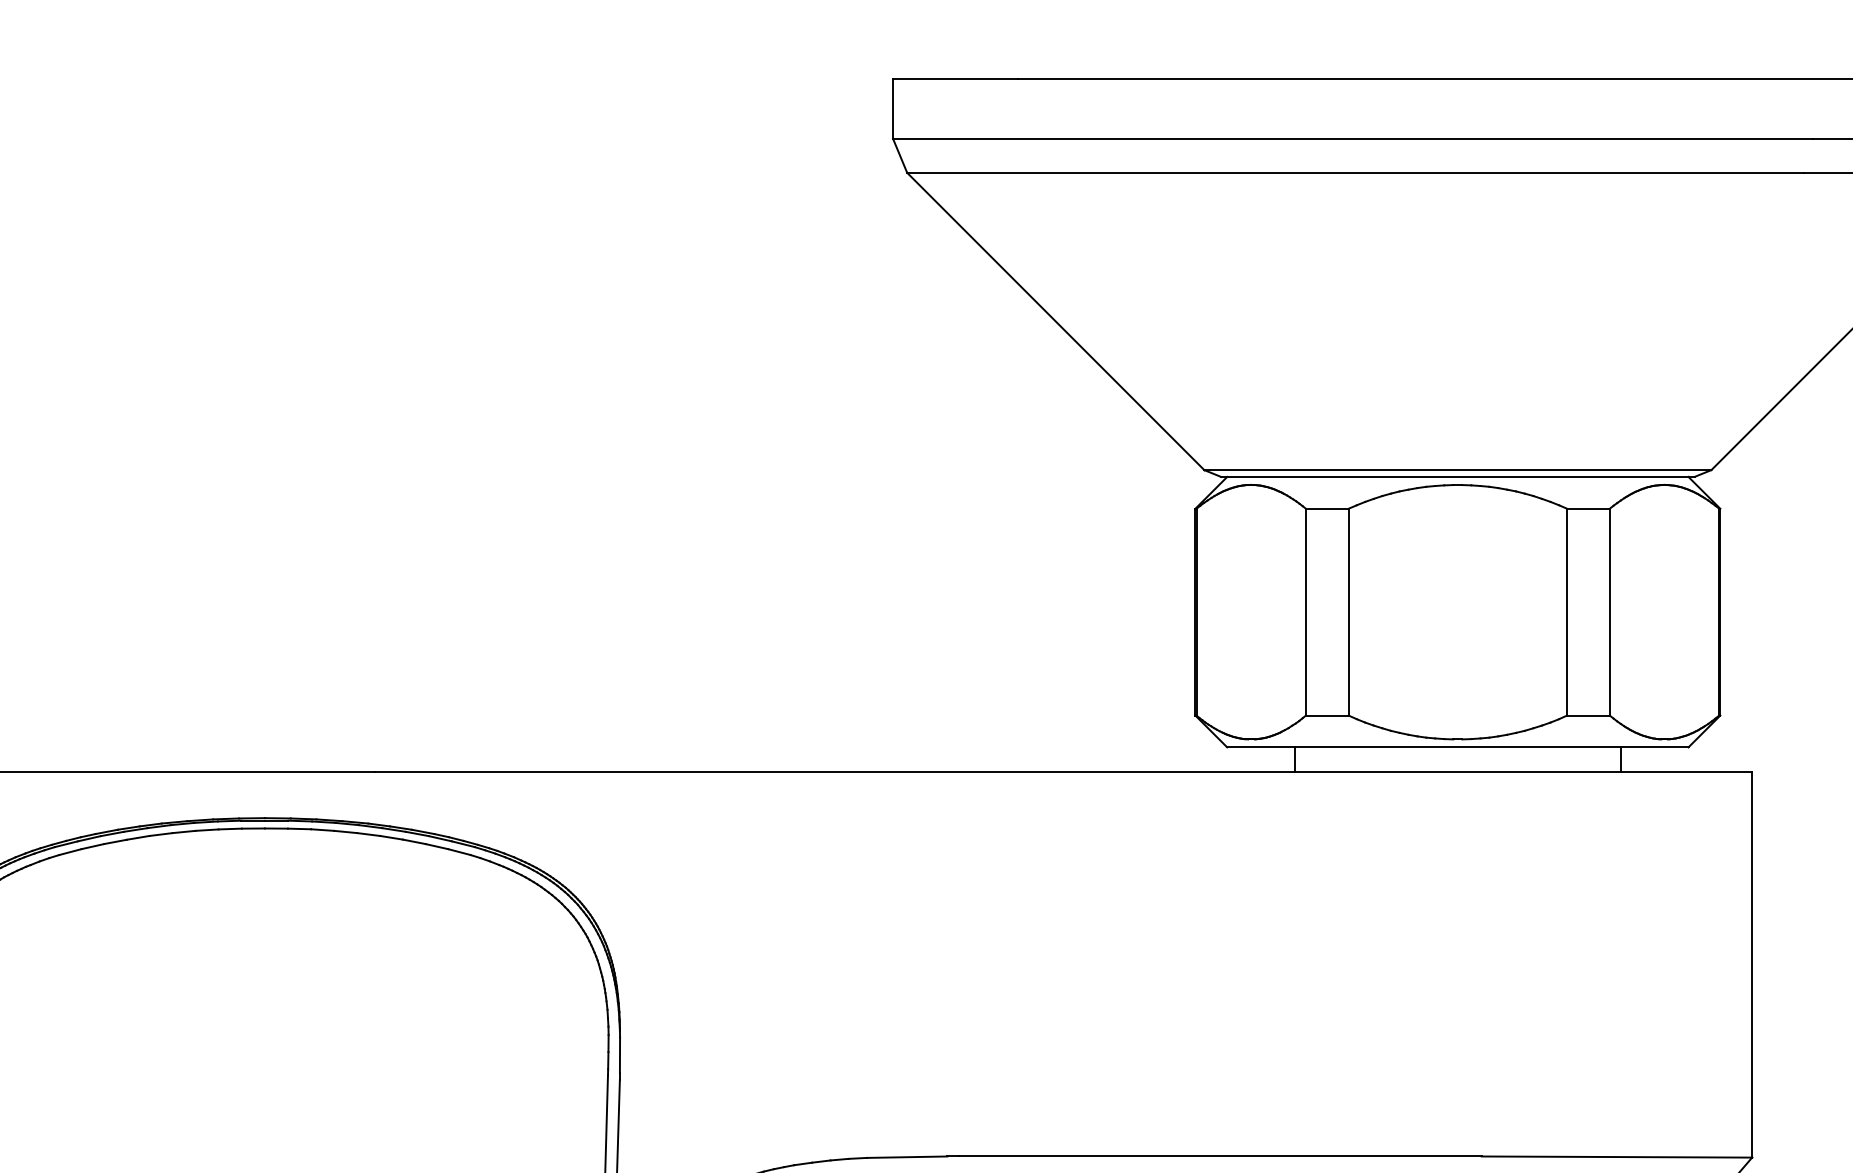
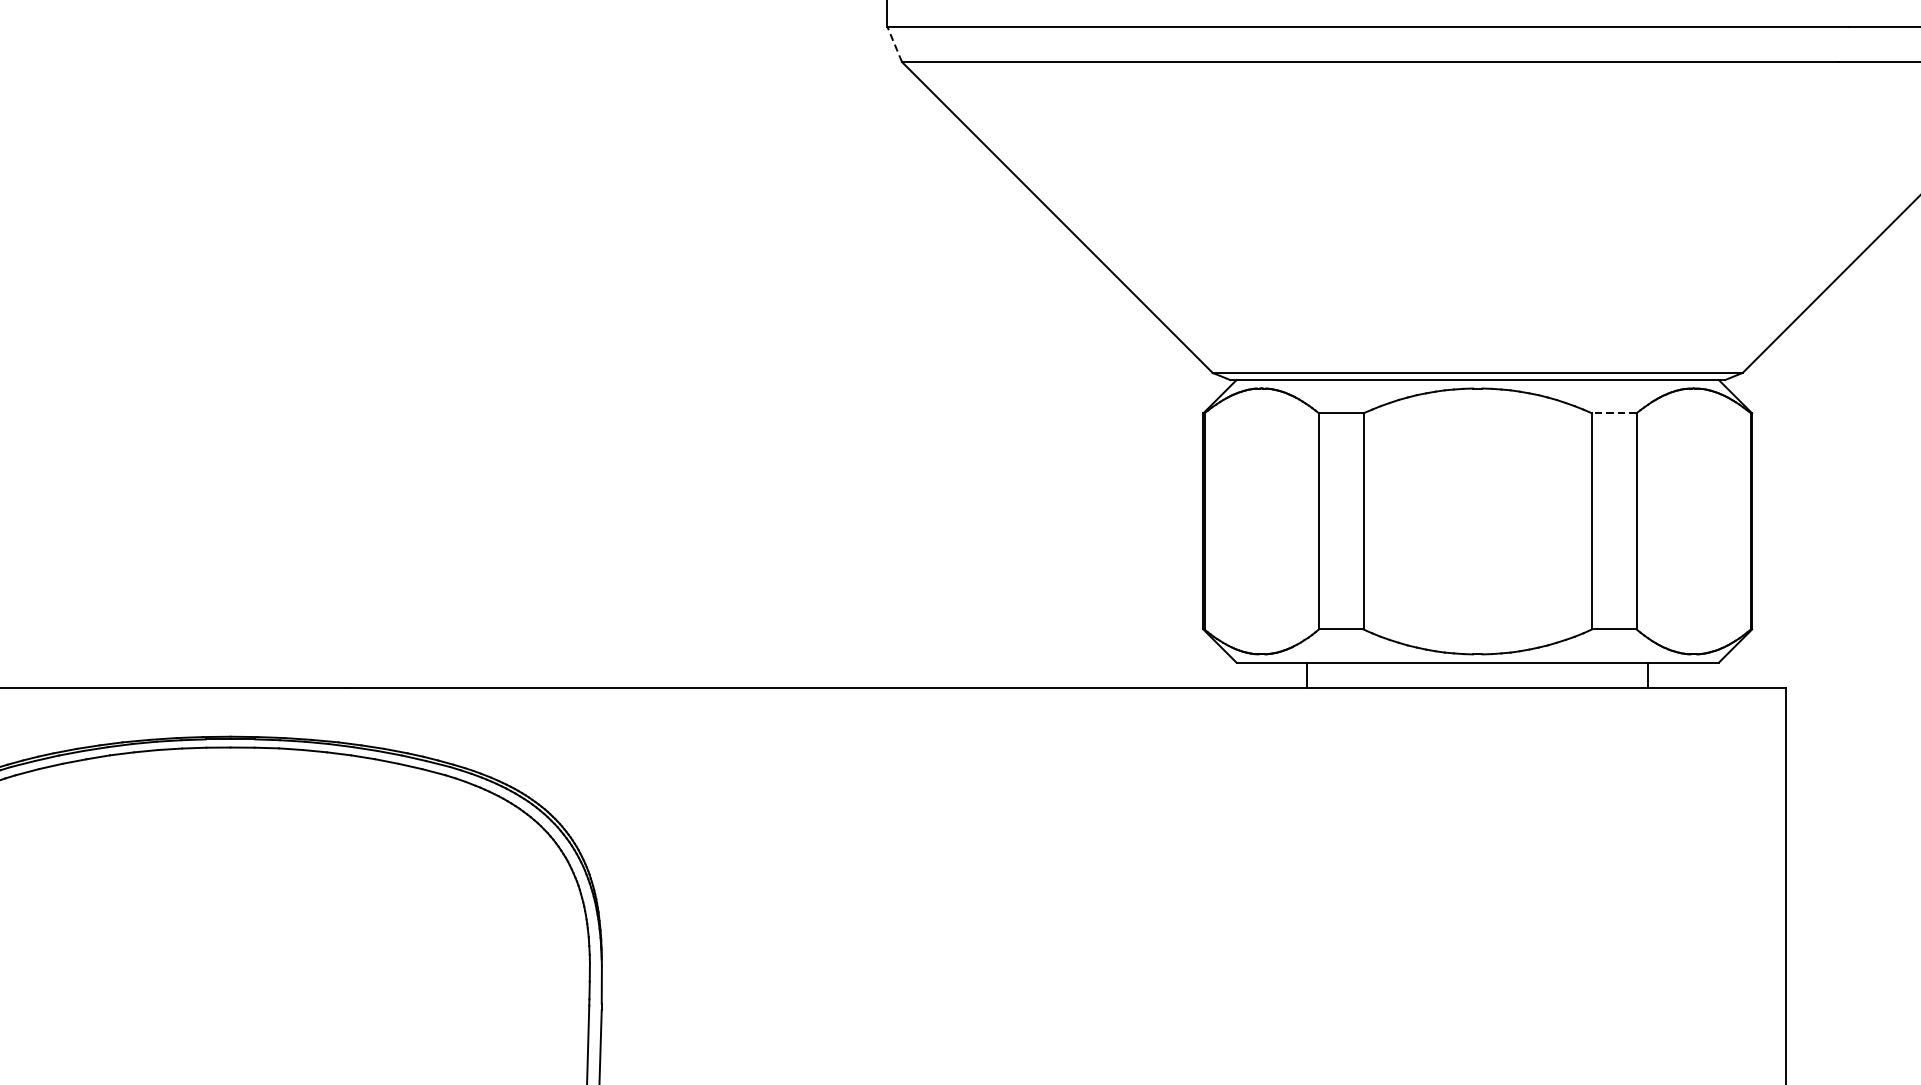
line: (900, 155) -> (895, 44), solid -> dashed
line: (1587, 508) -> (1613, 413), solid -> dashed

